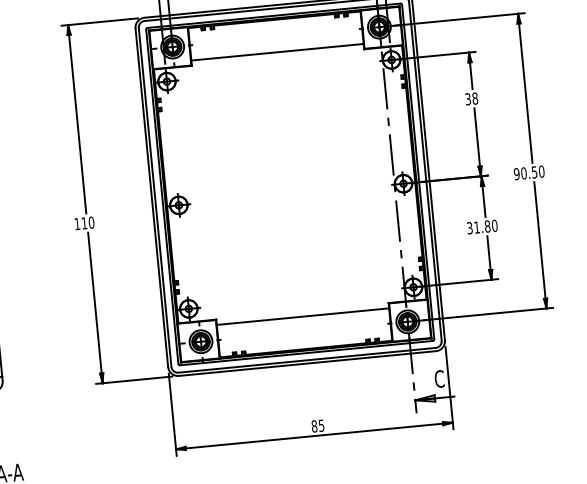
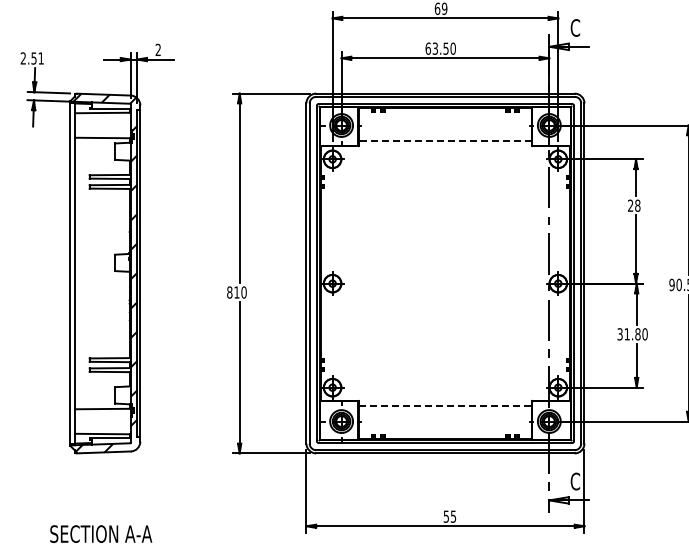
line: (277, 52) -> (445, 140), solid -> dashed
text: (467, 99) -> (630, 205), 38 -> 28
text: (77, 224) -> (229, 292), 110 -> 810
line: (303, 316) -> (445, 406), solid -> dashed
text: (314, 426) -> (446, 516), 85 -> 55

